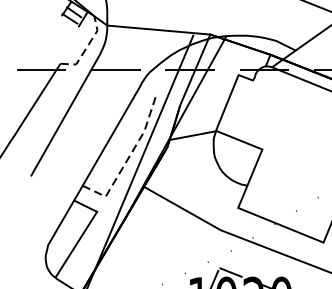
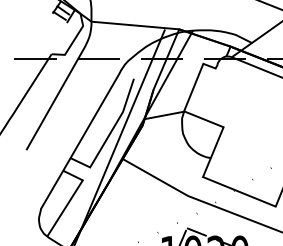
line: (86, 47) -> (73, 40), dashed -> solid
line: (128, 157) -> (109, 134), dashed -> solid

